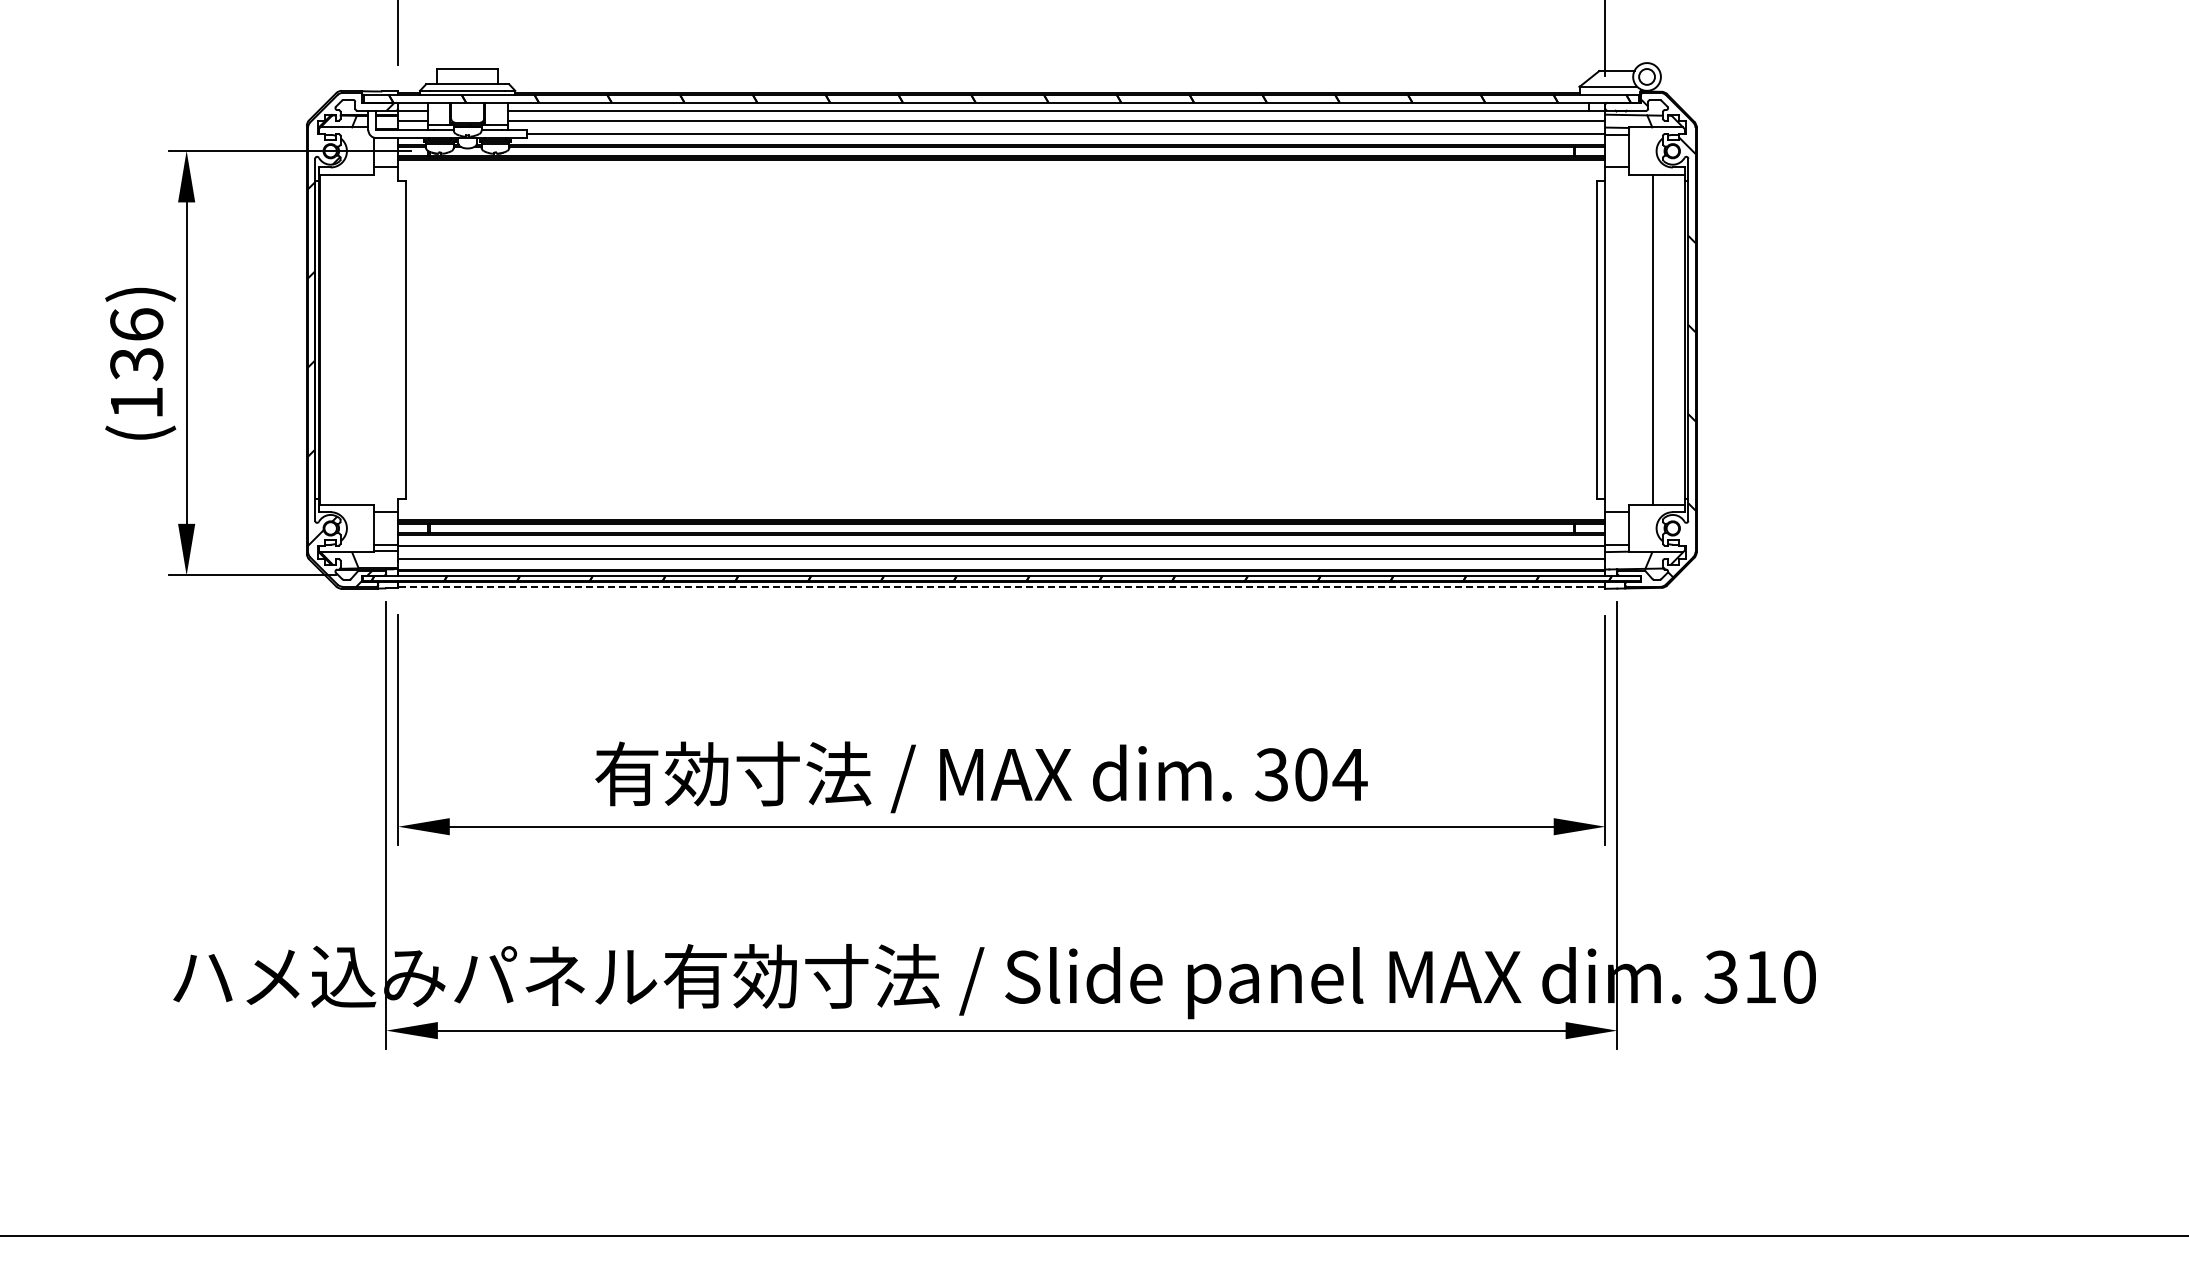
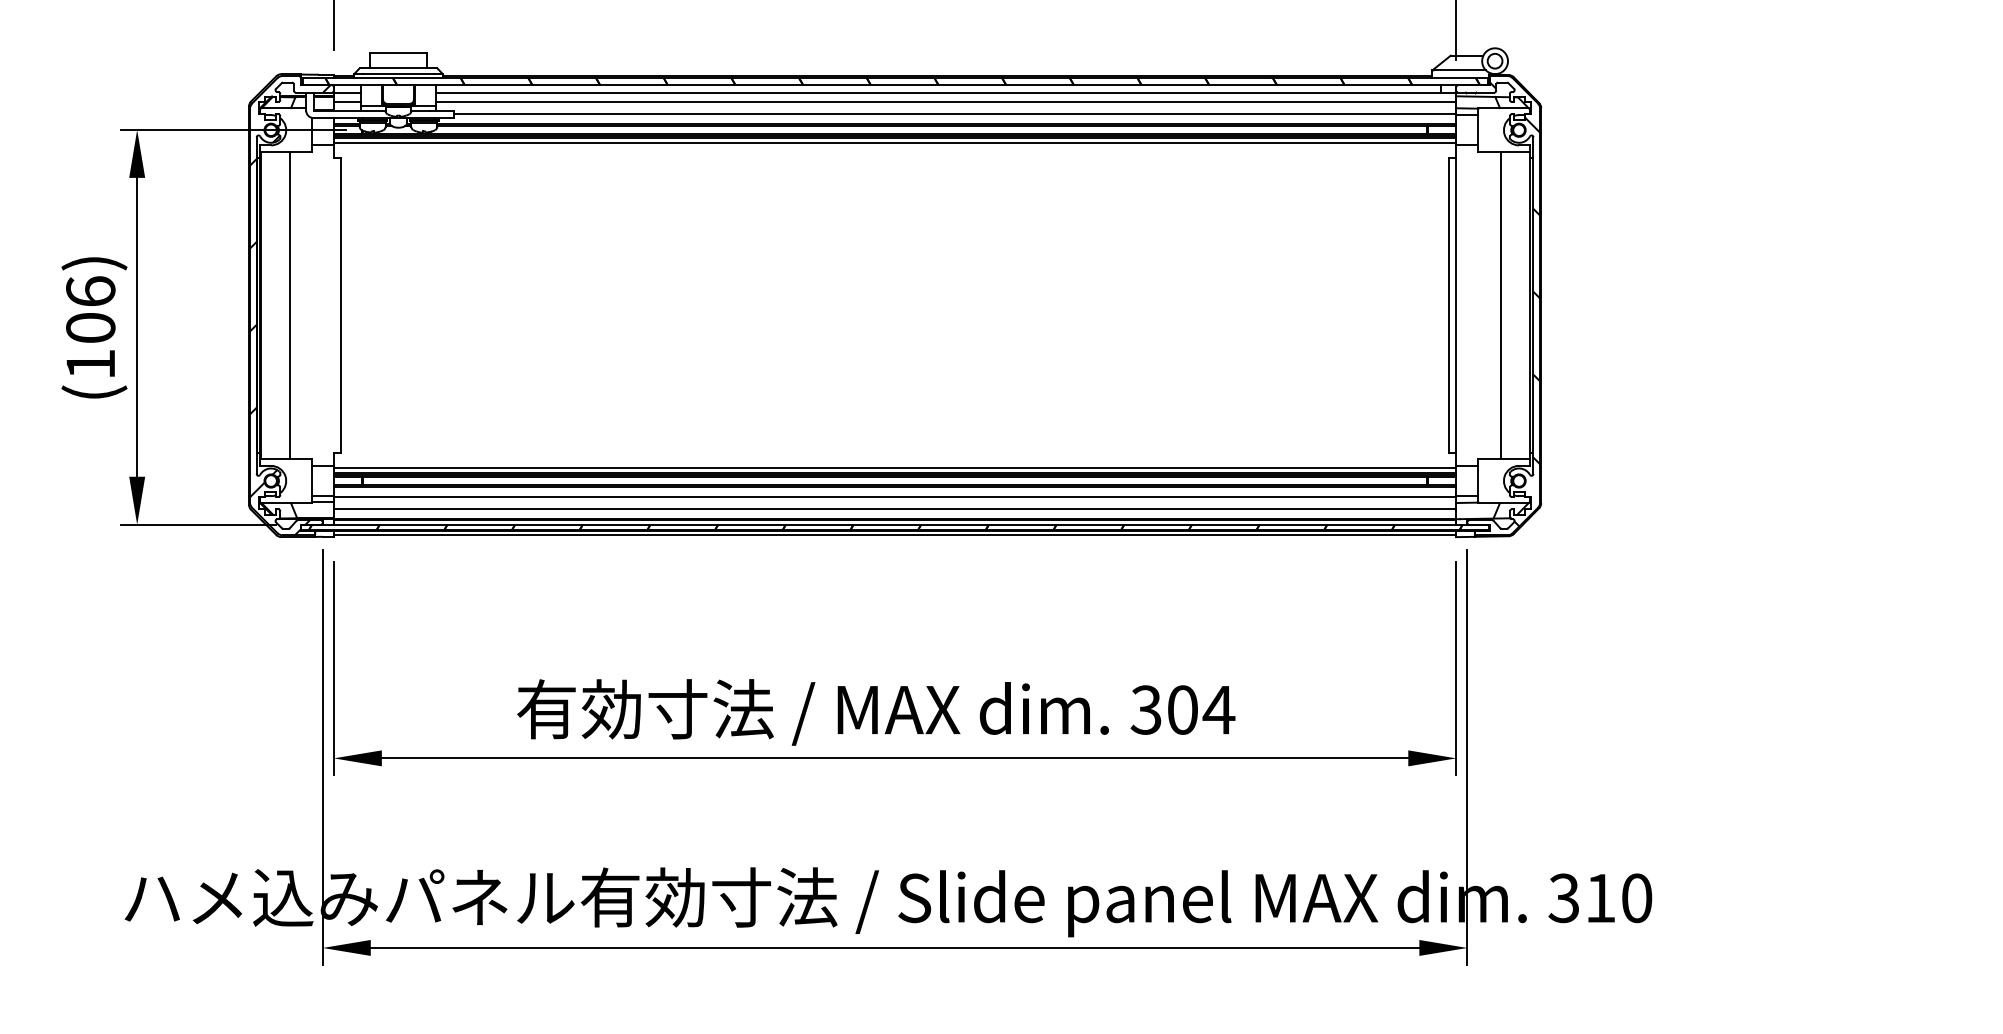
line: (1001, 164) -> (894, 142), added
line: (351, 339) -> (290, 305), added
text: (136, 364) -> (90, 328), (136) -> (106)
line: (1001, 514) -> (894, 468), added
line: (1001, 586) -> (894, 535), dashed -> solid

